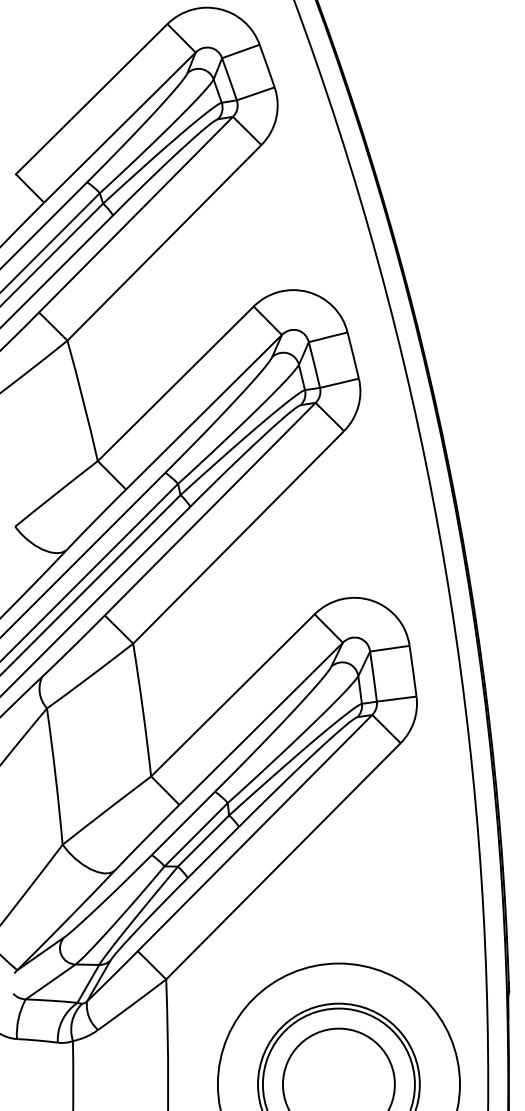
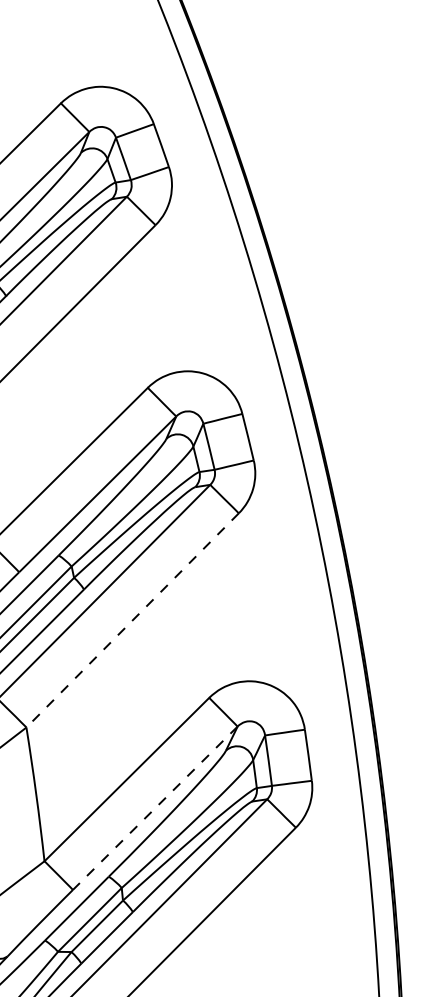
line: (239, 536) -> (133, 619), solid -> dashed
line: (261, 723) -> (155, 807), solid -> dashed

